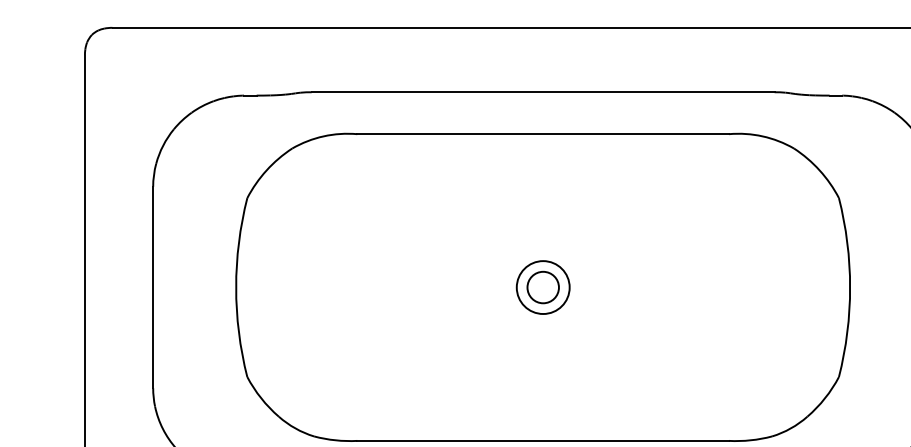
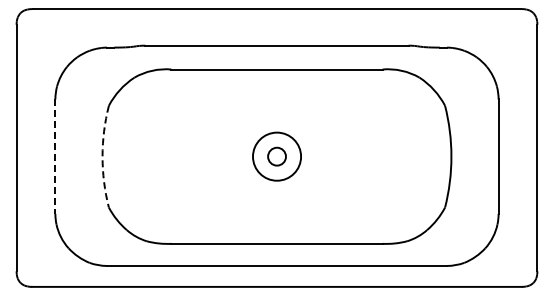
arc: (236, 287) -> (102, 156), solid -> dashed
circle: (544, 287) -> (277, 156), size x1.6
line: (153, 288) -> (55, 157), solid -> dashed

